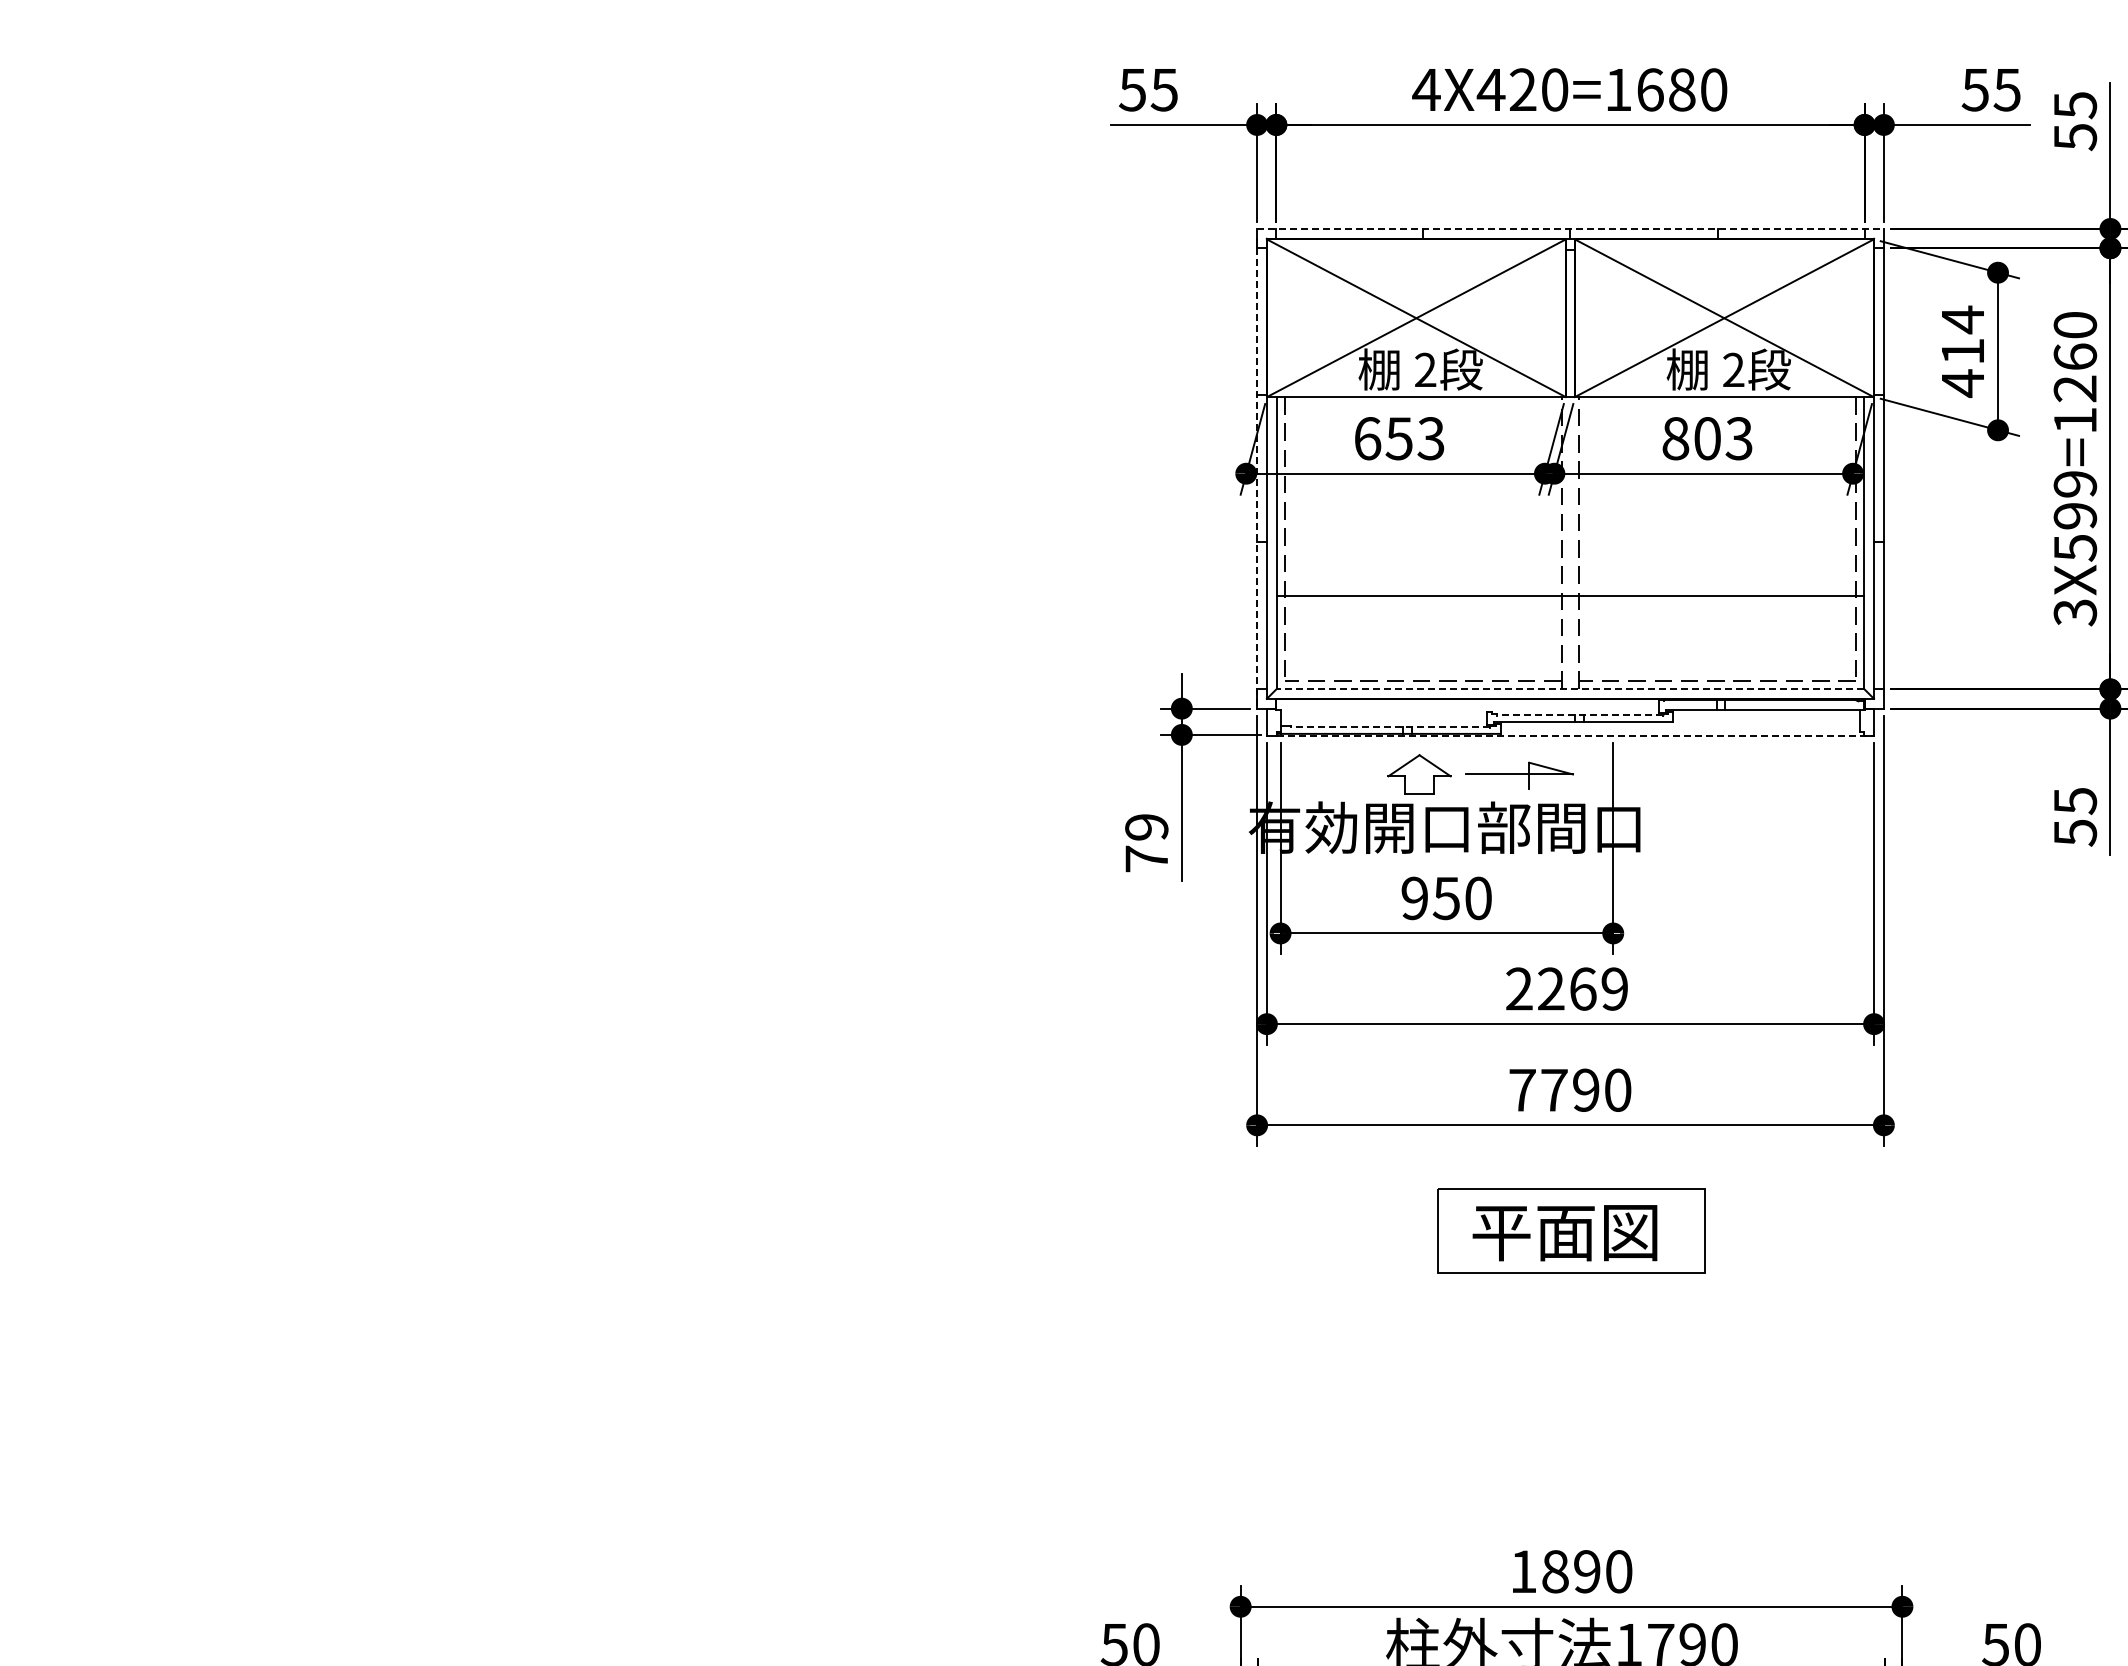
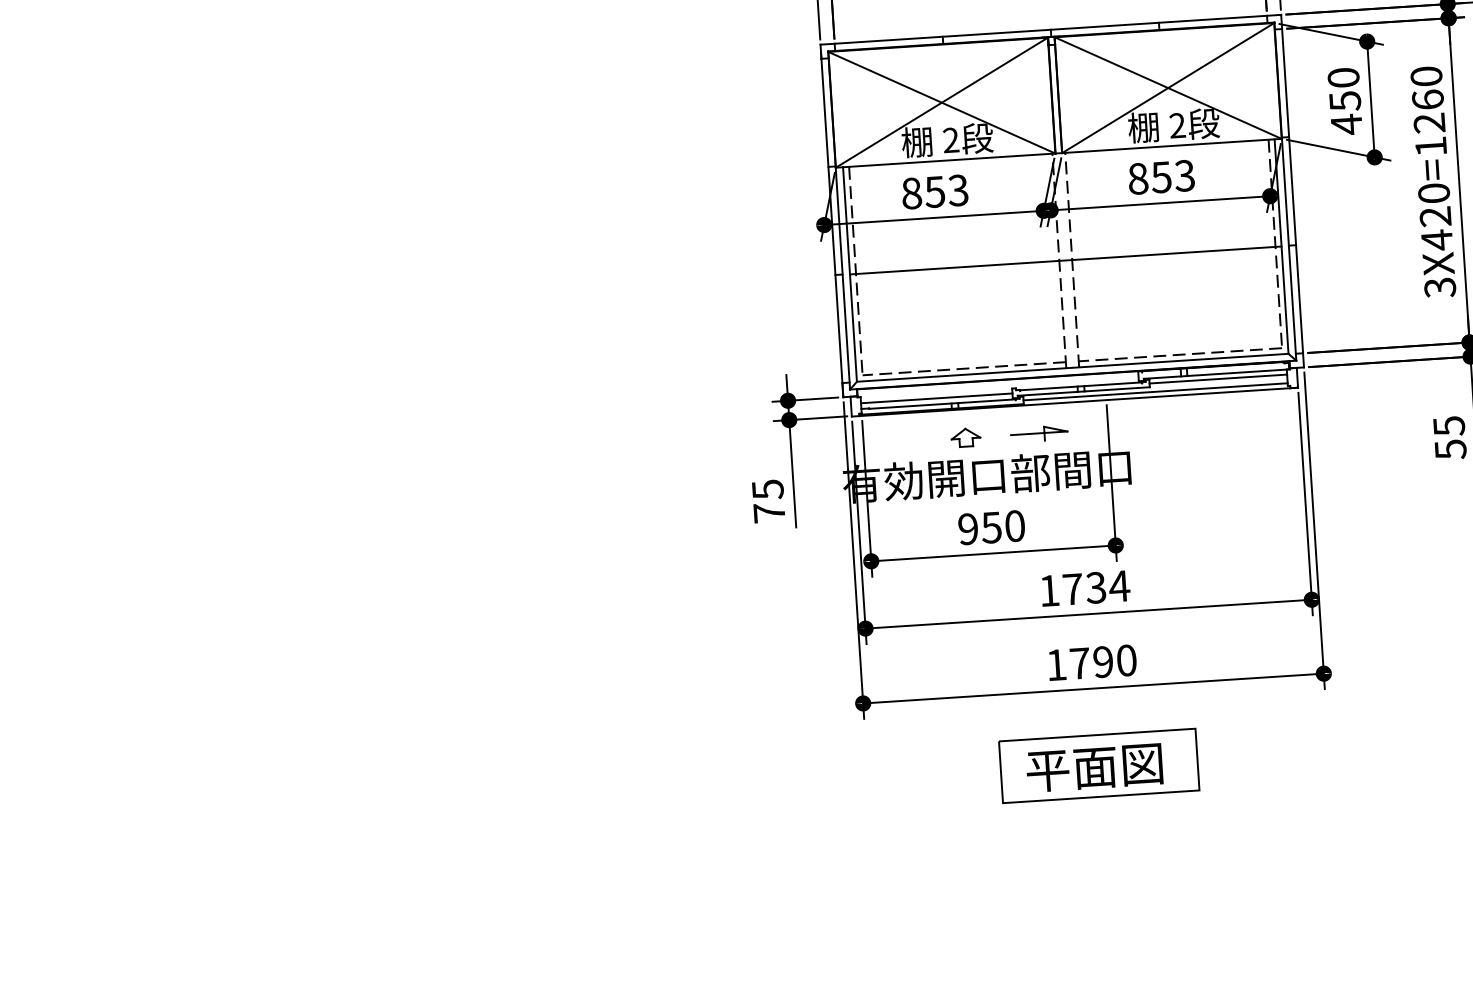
line: (1570, 228) -> (1050, 29), dashed -> solid
text: (1962, 335) -> (1344, 89), 414 -> 450
text: (1367, 438) -> (911, 193), 653 -> 853
text: (1706, 438) -> (1160, 177), 803 -> 853
line: (1257, 478) -> (832, 228), dashed -> solid
text: (2075, 516) -> (1435, 217), 3X599=1260 -> 3X420=1260
line: (1570, 595) -> (1065, 260), moved
line: (1570, 688) -> (1072, 367), dashed -> solid
line: (1579, 714) -> (1080, 386), dashed -> solid
line: (1766, 716) -> (1218, 378), added
line: (1383, 718) -> (936, 398), added
line: (1390, 726) -> (942, 403), dashed -> solid
line: (1680, 728) -> (1155, 391), added
line: (1576, 735) -> (1079, 401), dashed -> solid
part: (1419, 773) -> (965, 437), size x0.62
part: (1519, 775) -> (1039, 433), size x0.71
text: (1146, 827) -> (767, 489), 79 -> 75
text: (1567, 988) -> (1084, 588), 2269 -> 1734
text: (1522, 1090) -> (1056, 665), 7790 -> 1790

